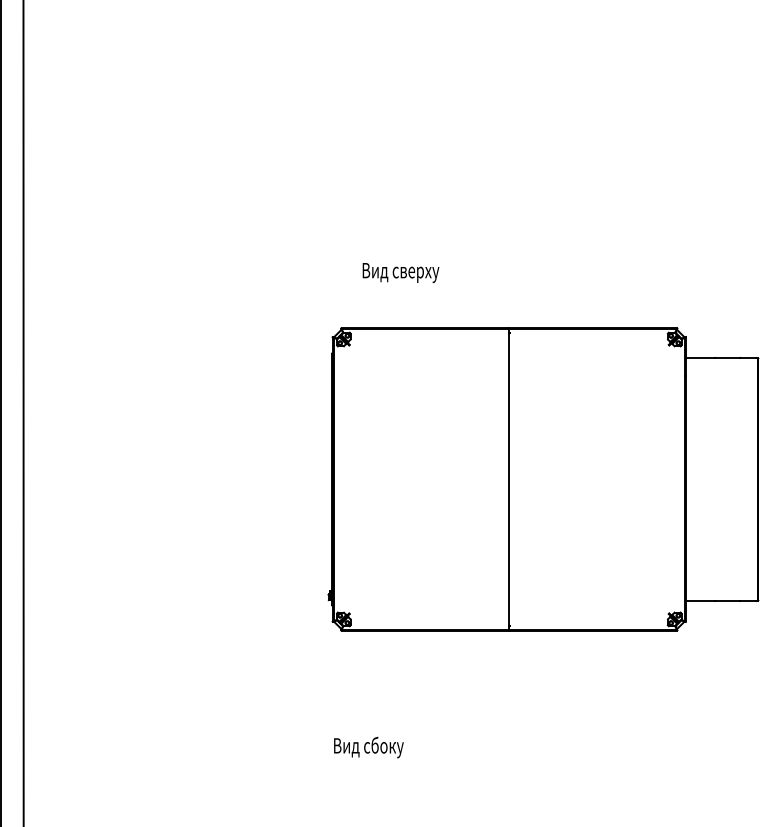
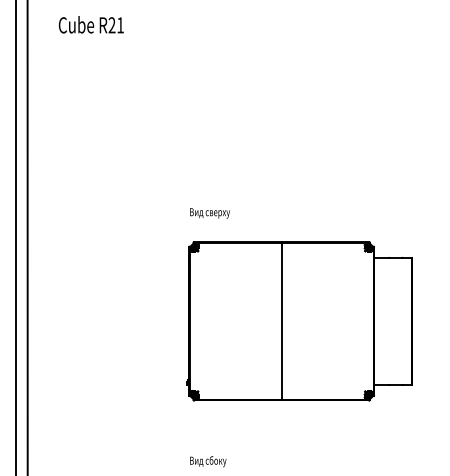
text: (399, 273) -> (209, 213), moved

